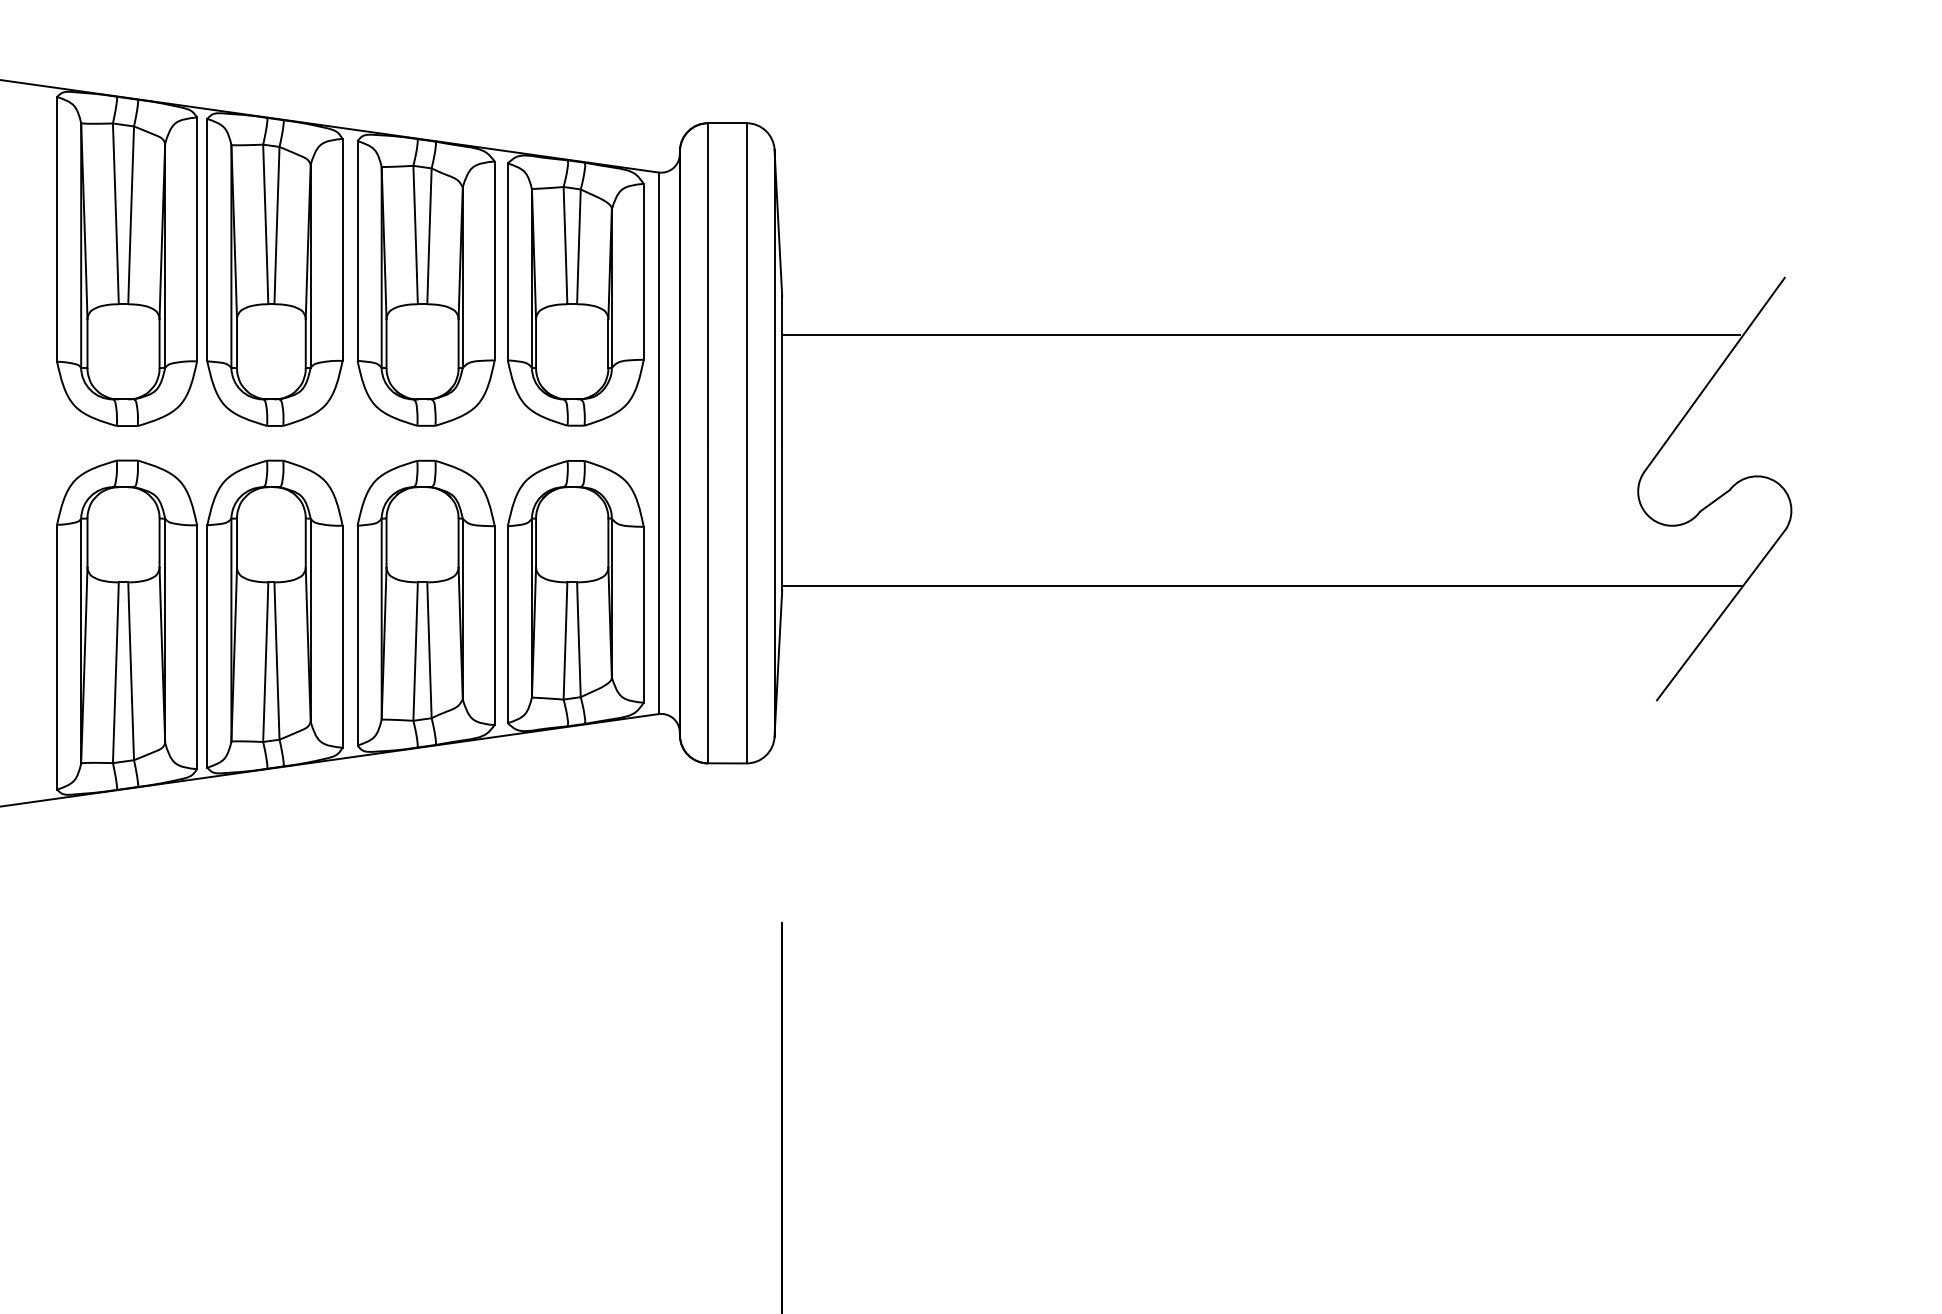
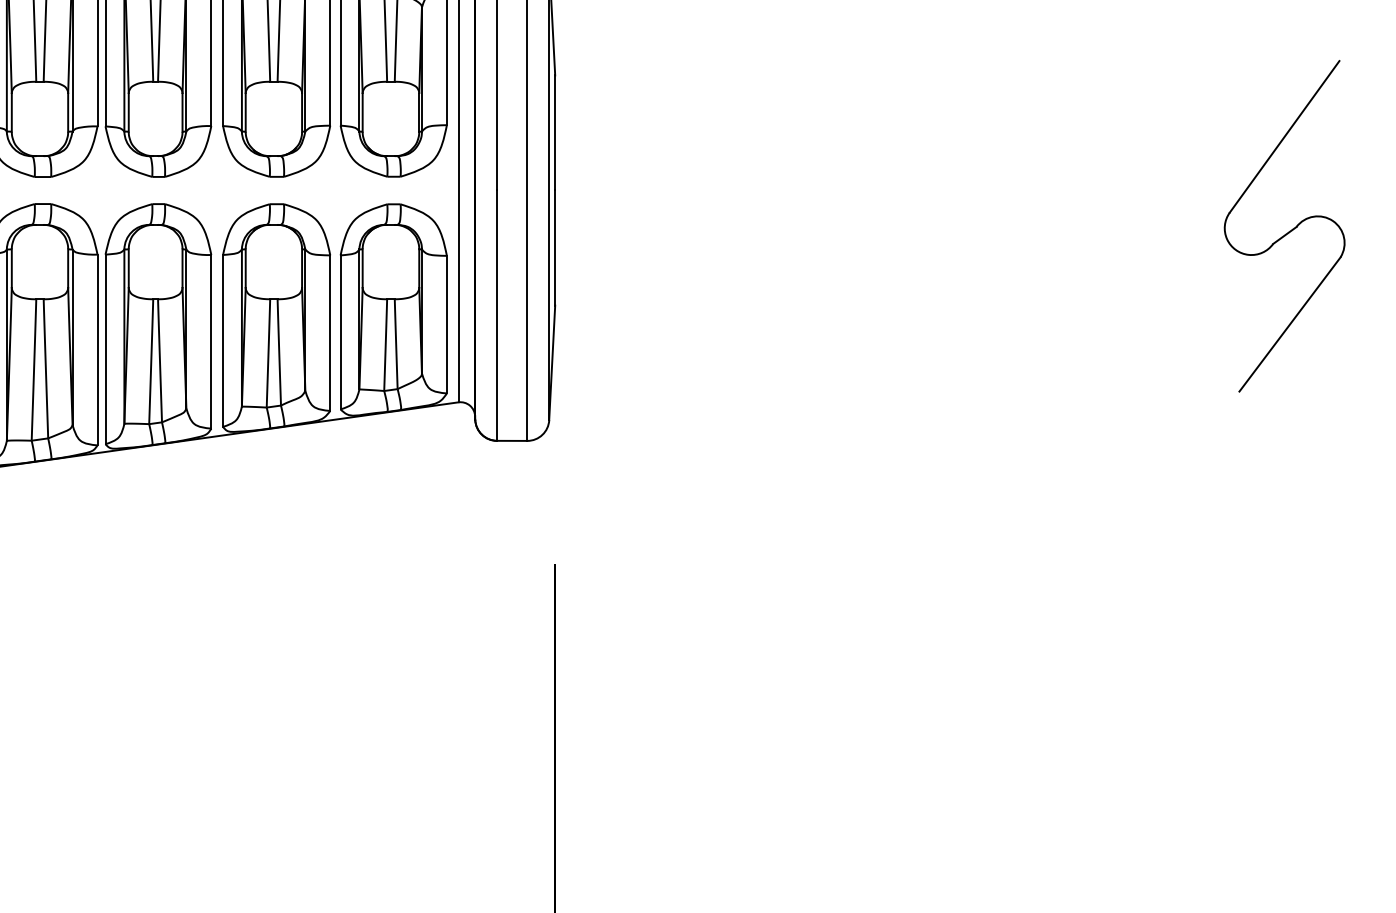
line: (1260, 335) -> (929, 106), removed
line: (1262, 585) -> (930, 301), removed

